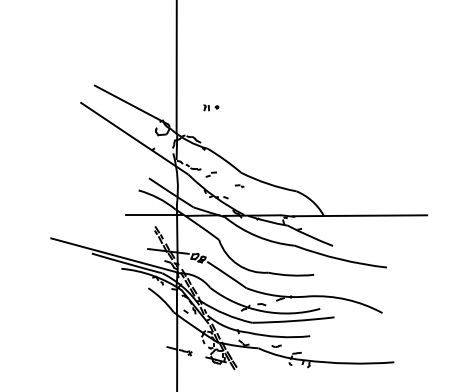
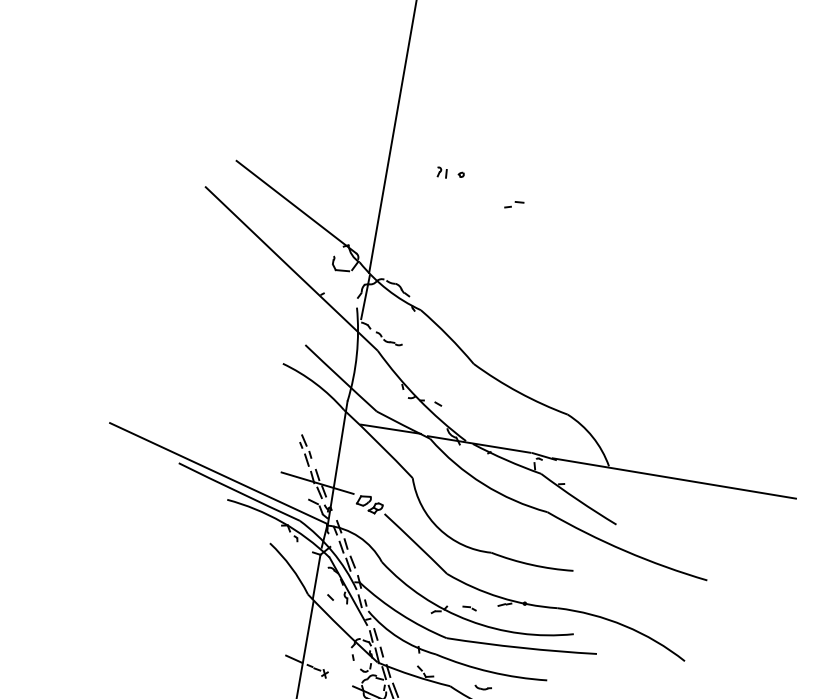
part: (211, 107) -> (451, 173), moved
part: (210, 174) -> (512, 204), moved
part: (239, 185) -> (466, 386), removed
line: (154, 215) -> (303, 413), removed

